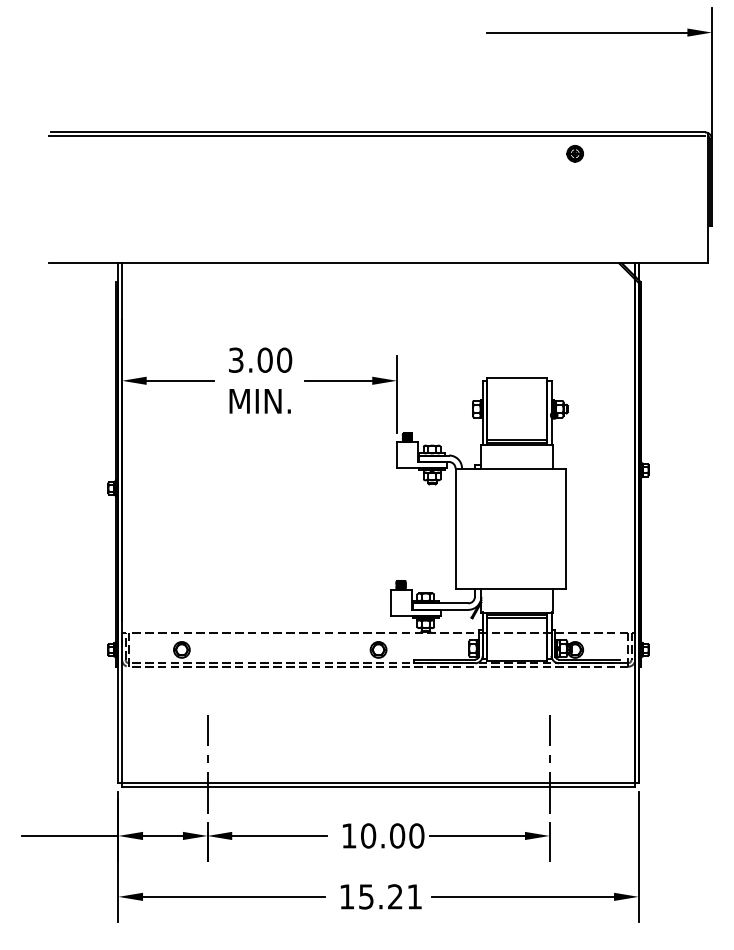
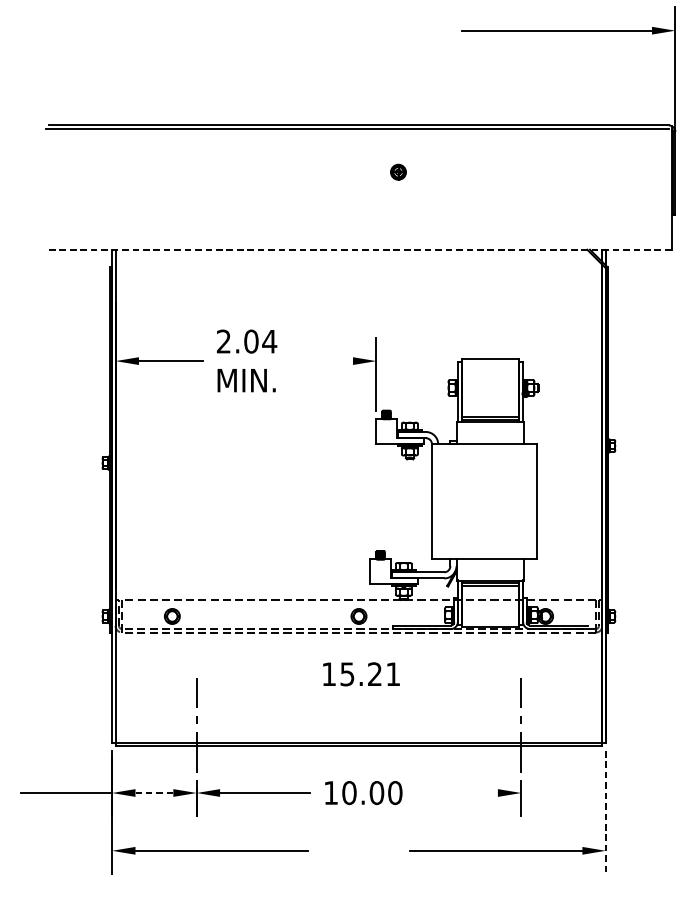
part: (574, 153) -> (397, 171), moved
line: (378, 263) -> (358, 249), solid -> dashed
text: (260, 359) -> (246, 340), 3.00 -> 2.04
line: (338, 380) -> (320, 360), removed
line: (162, 835) -> (153, 792), solid -> dashed
line: (476, 835) -> (451, 792), removed
line: (638, 856) -> (605, 812), solid -> dashed
text: (380, 896) -> (360, 673), moved

